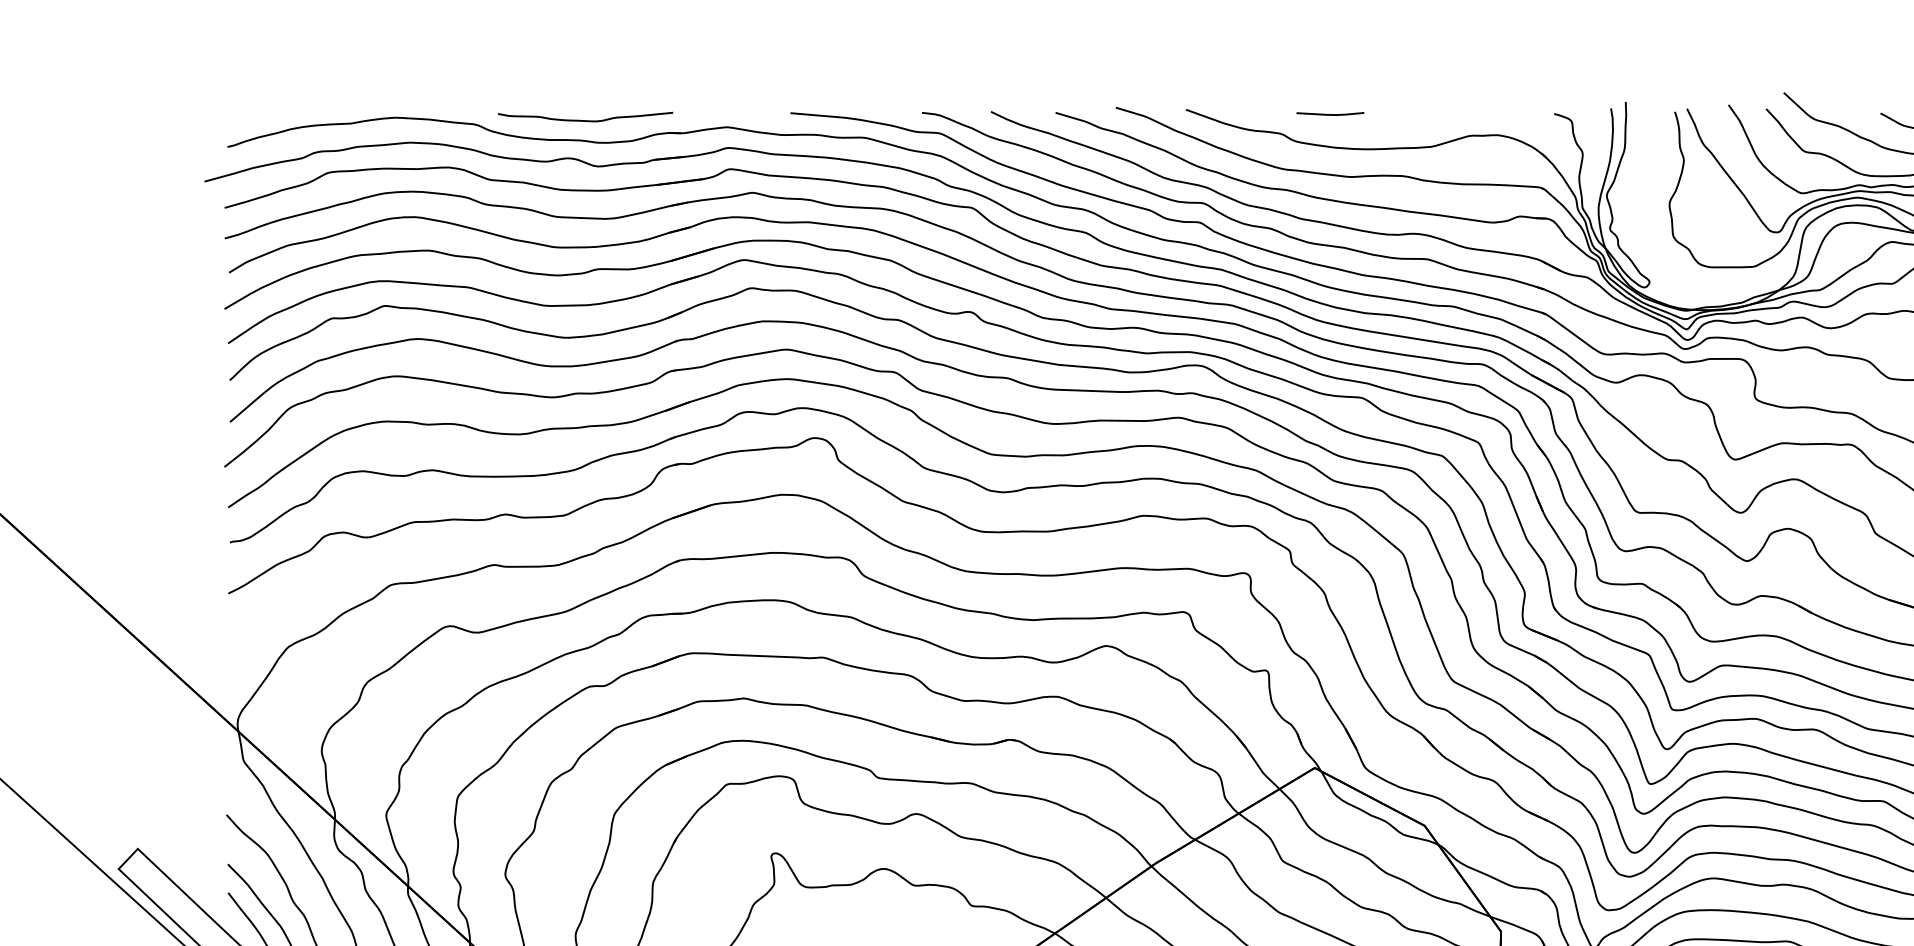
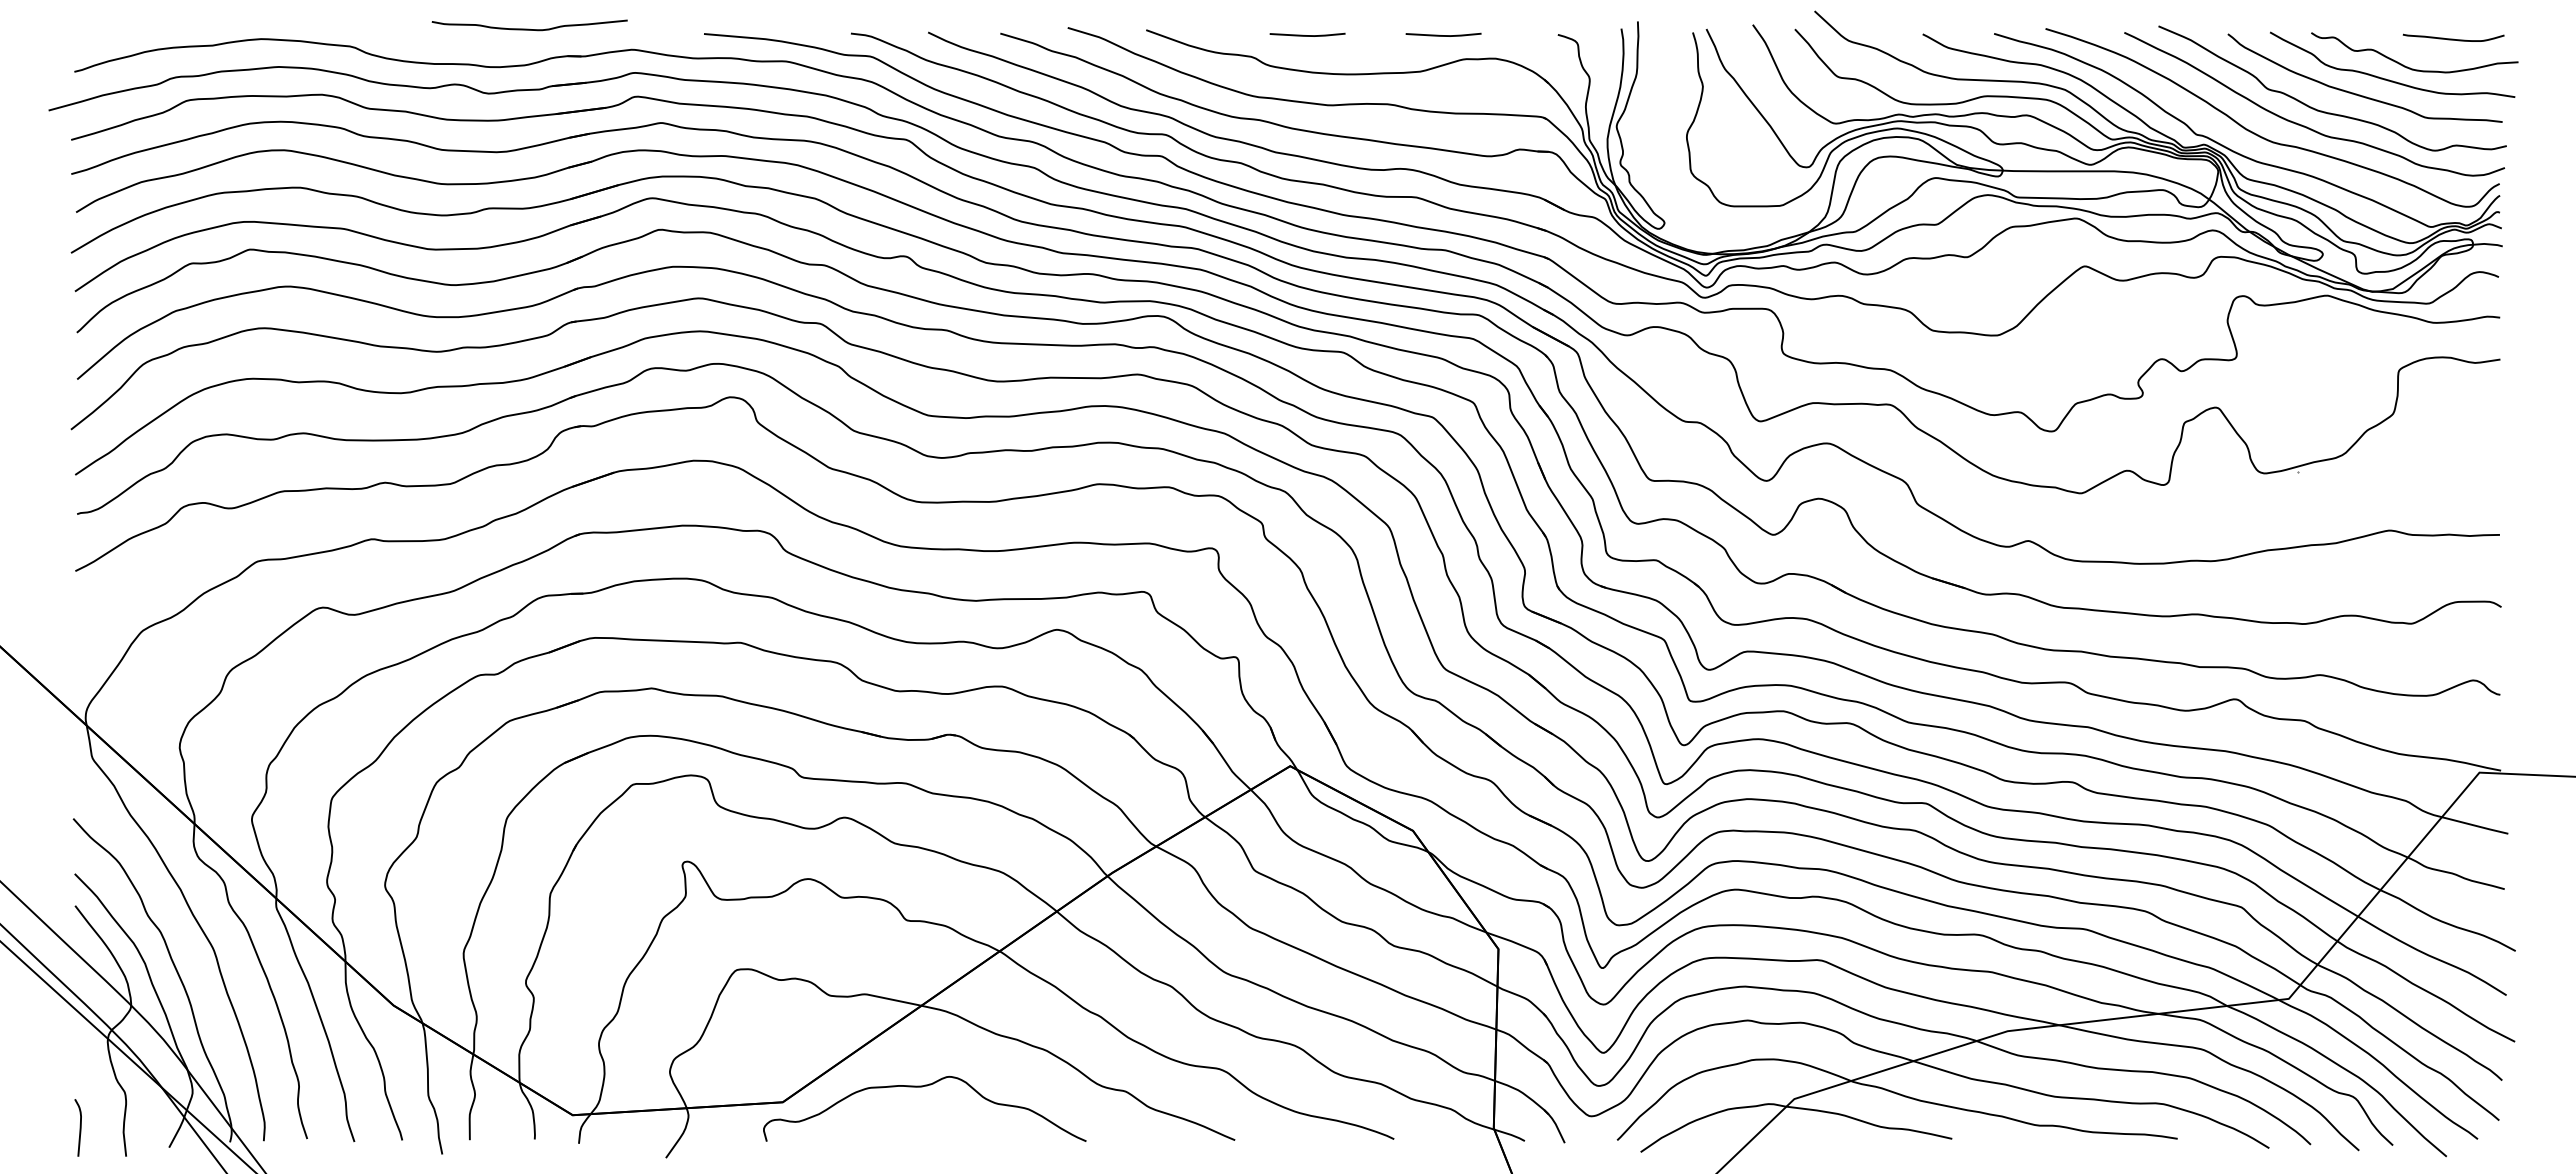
line: (1451, 114) -> (1443, 35), added
curve: (585, 119) -> (529, 28), moved

